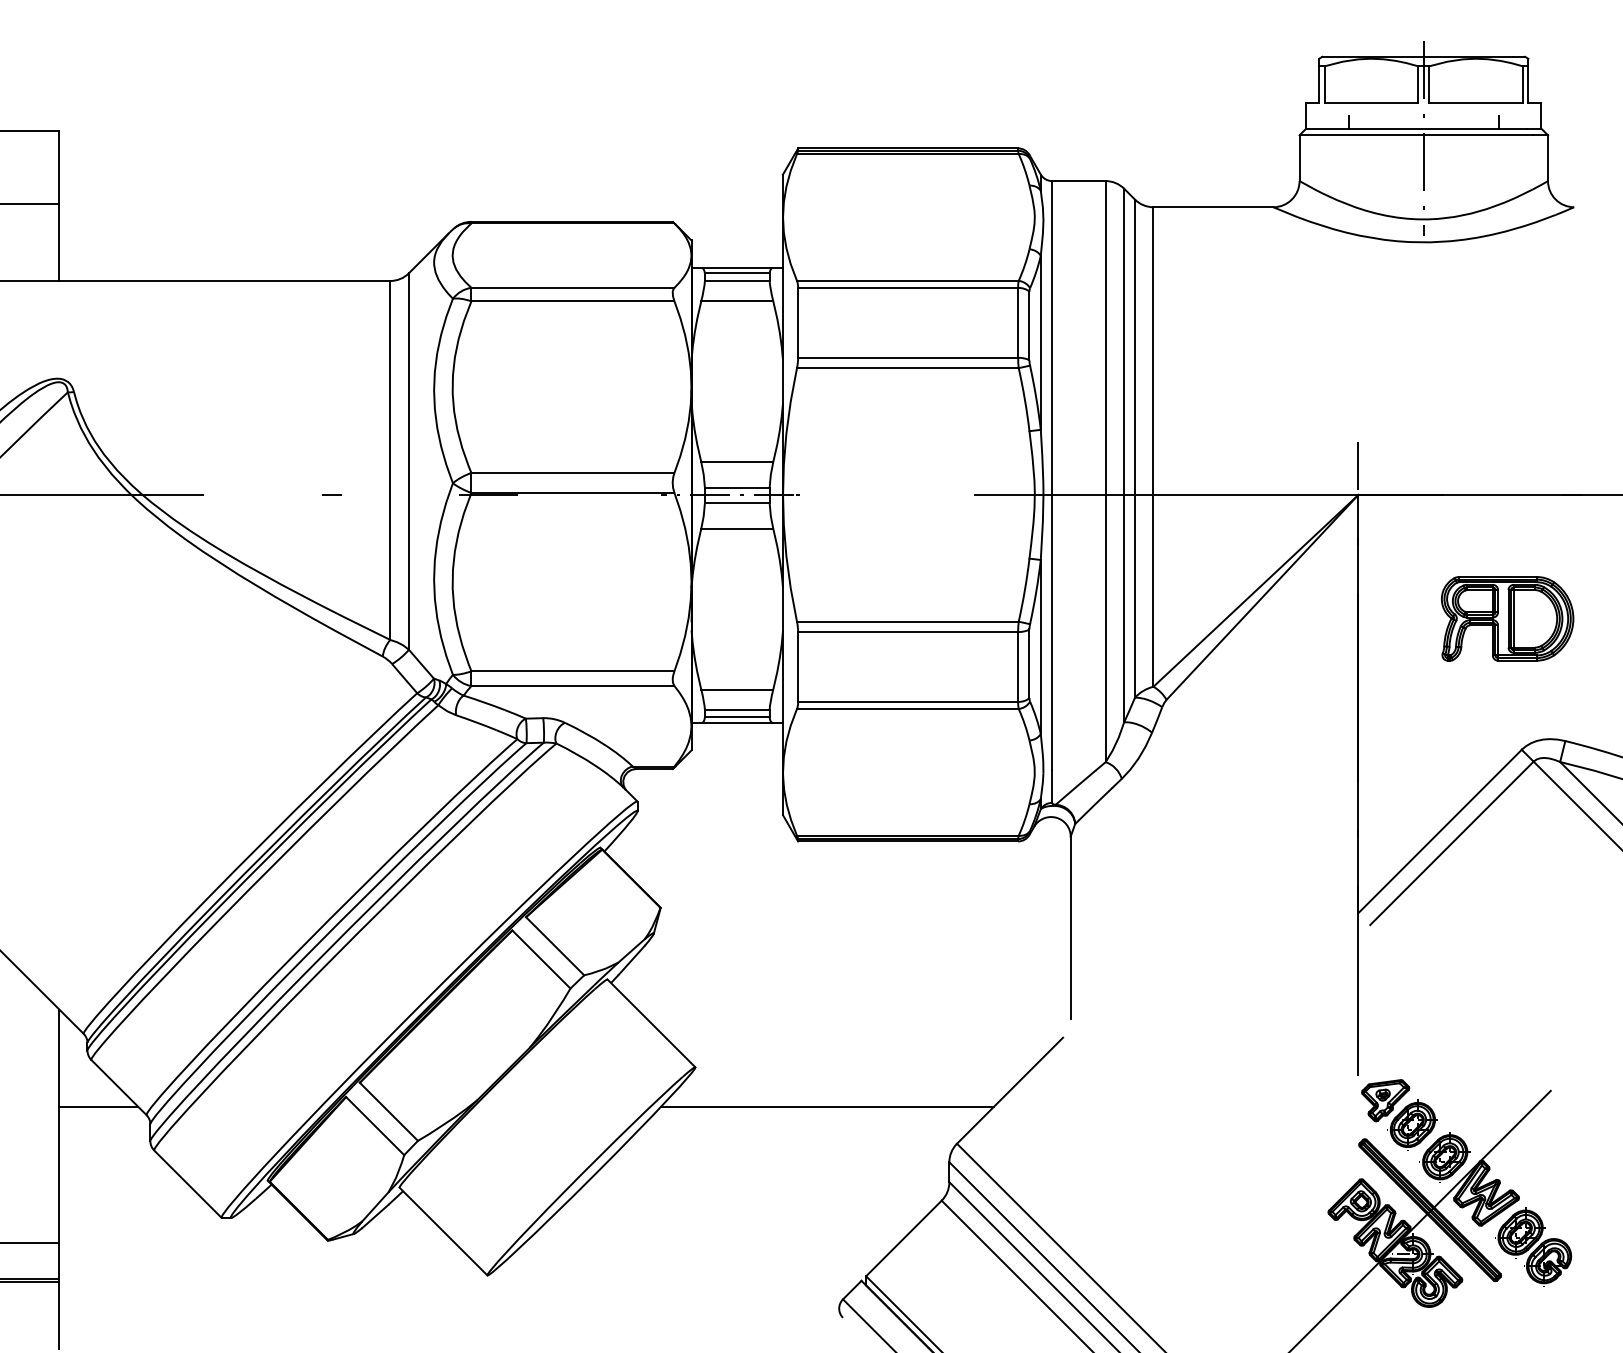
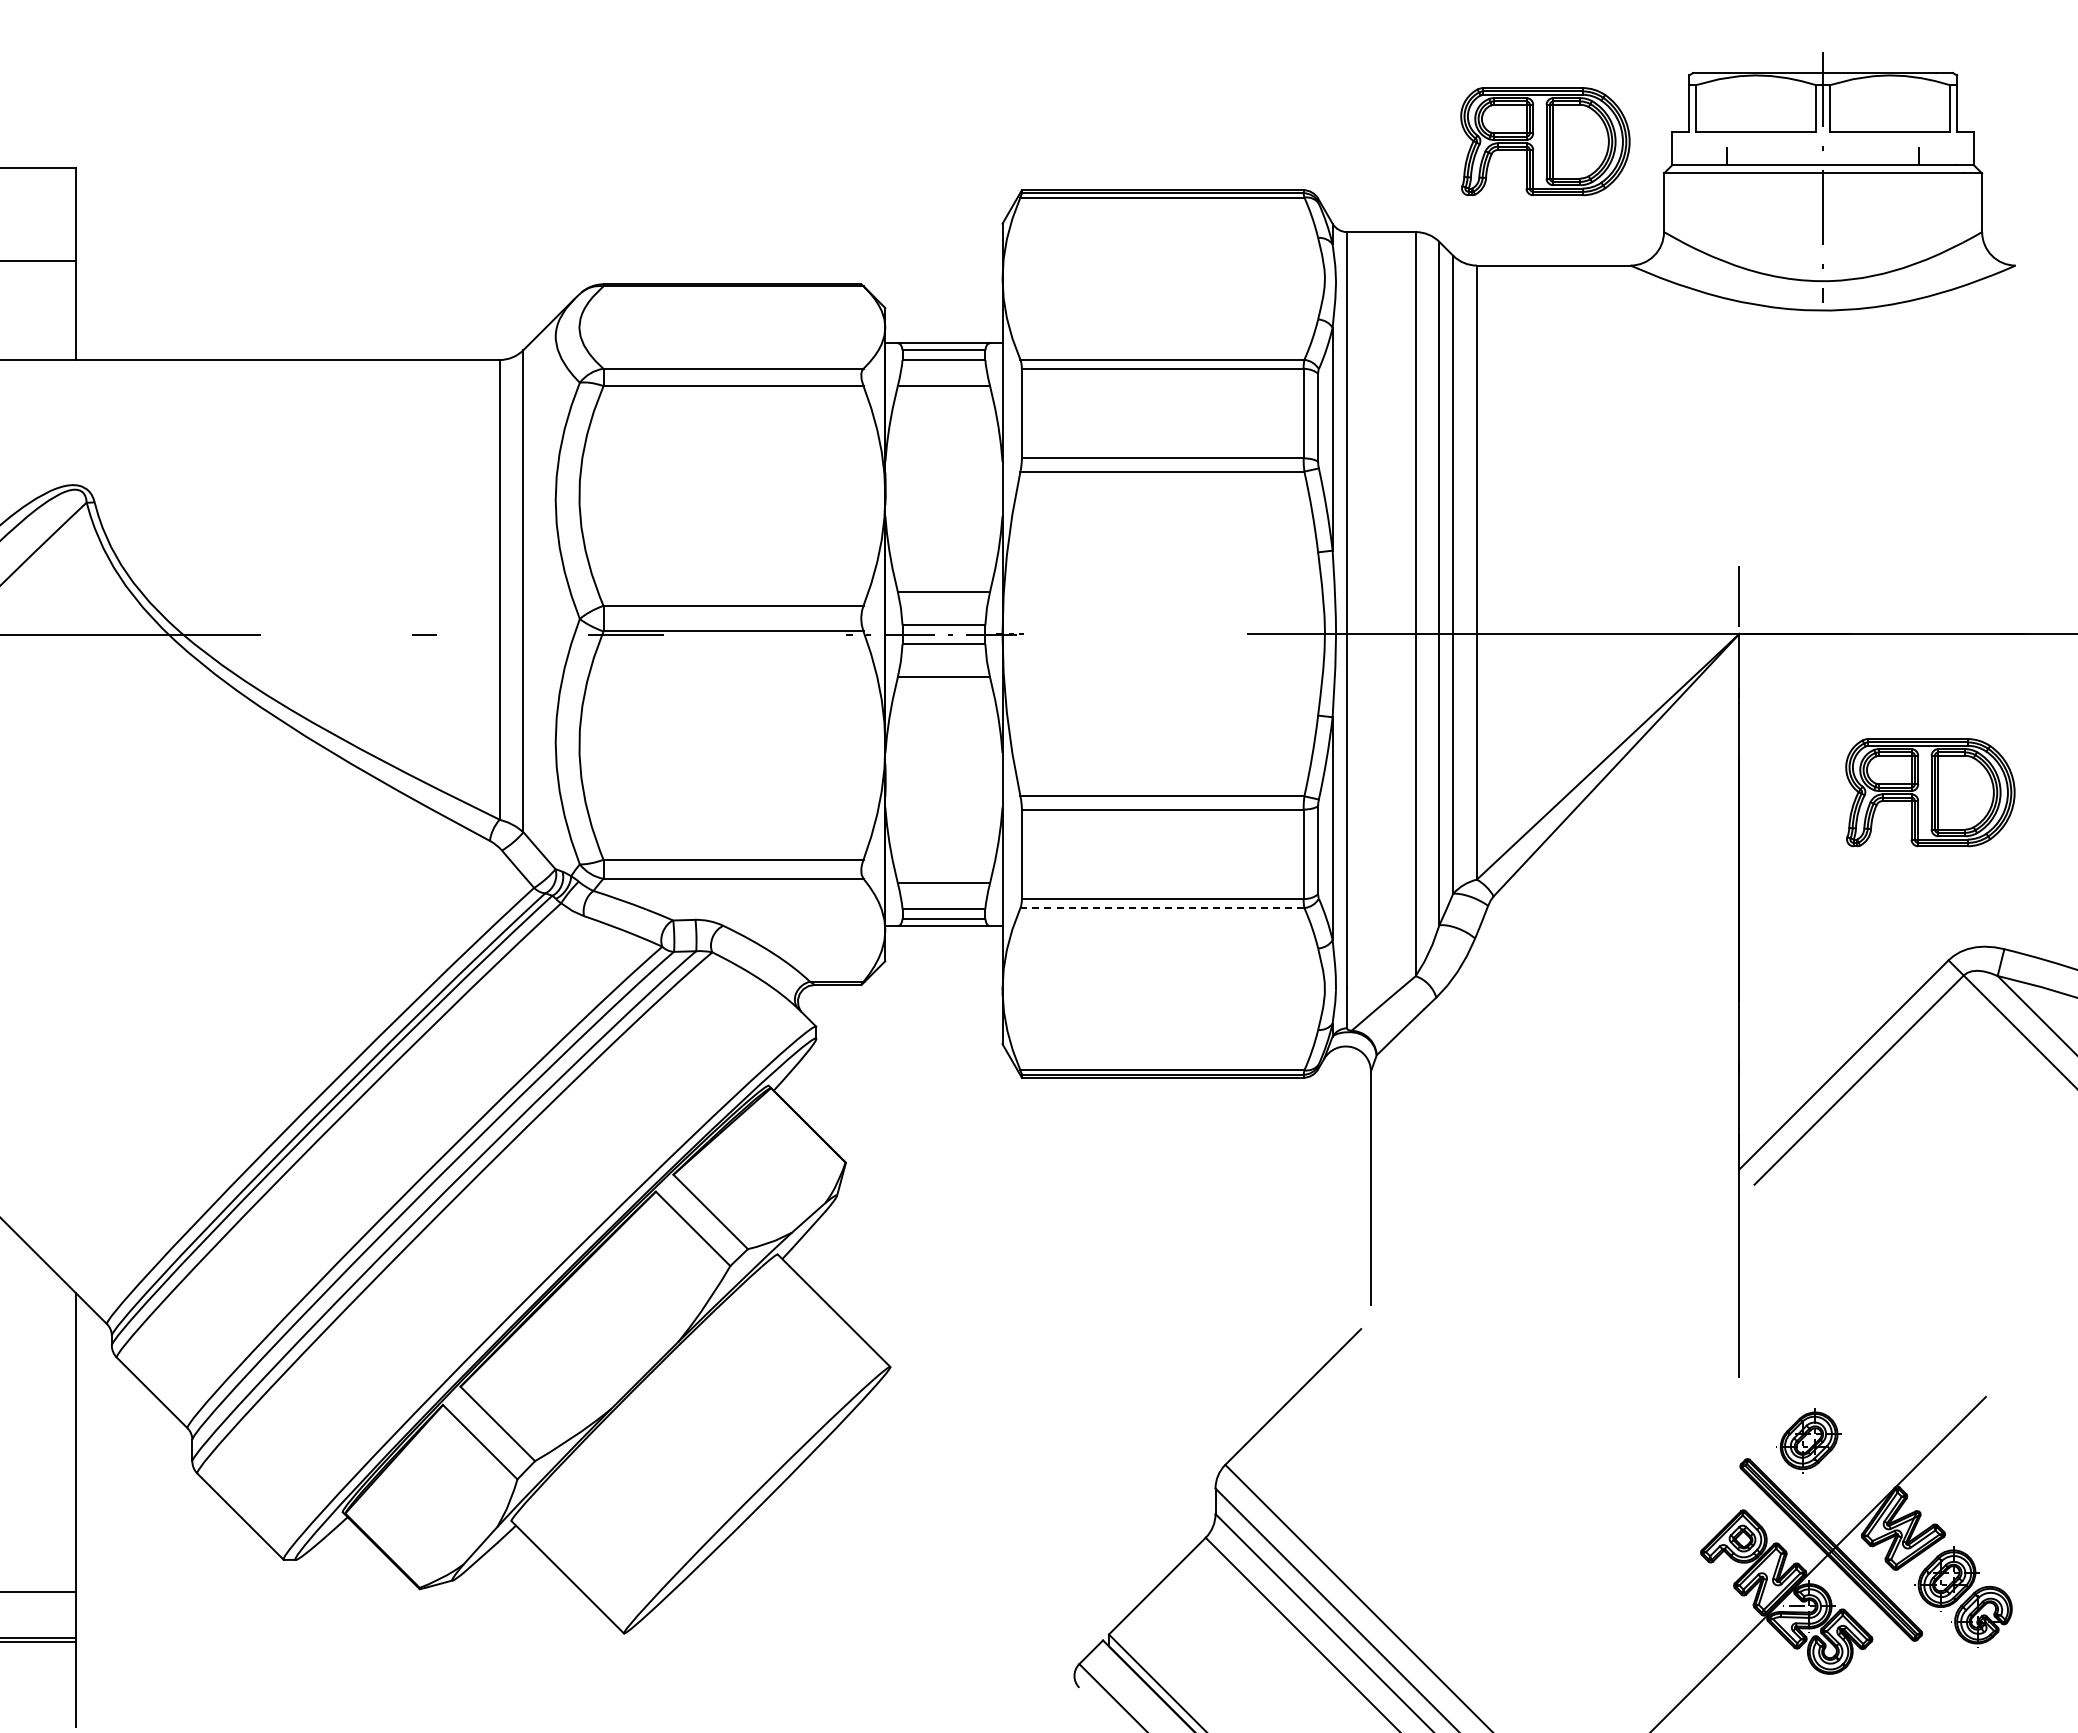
part: (1207, 110) -> (1545, 141), added
line: (907, 709) -> (1162, 908), solid -> dashed
part: (1385, 1100) -> (1774, 1409), removed
line: (98, 1106) -> (126, 1417), removed
line: (827, 1106) -> (1059, 1417), removed
part: (1445, 1156) -> (1850, 1481), removed

